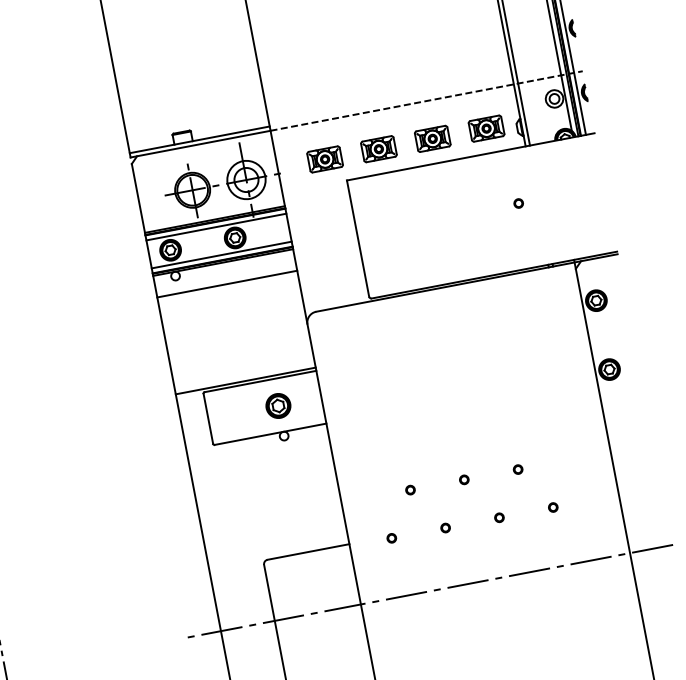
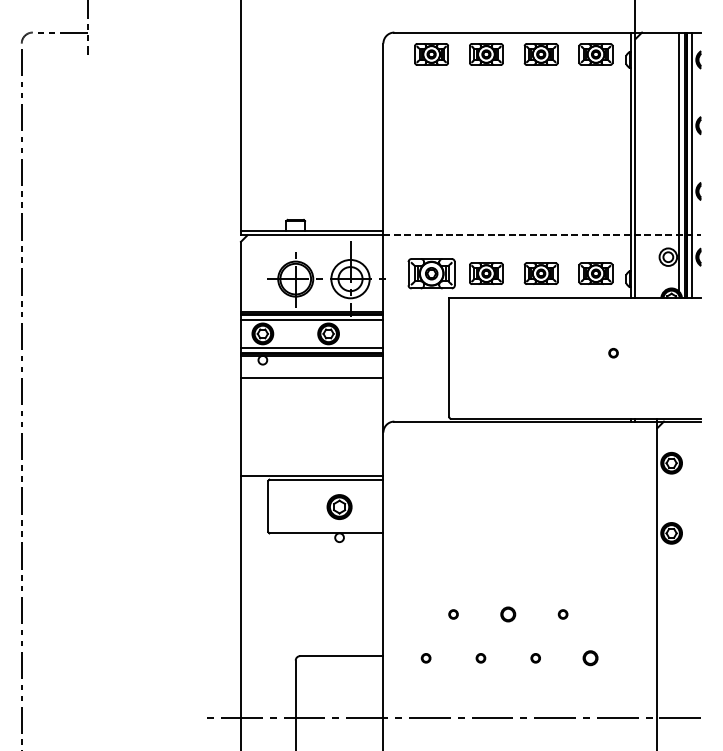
part: (324, 159) -> (431, 273), size x1.4
part: (464, 479) -> (508, 614), size x1.6
part: (553, 507) -> (590, 658), size x1.6

